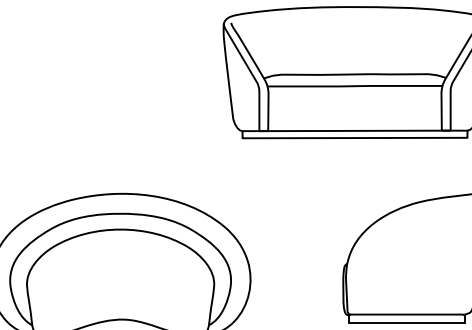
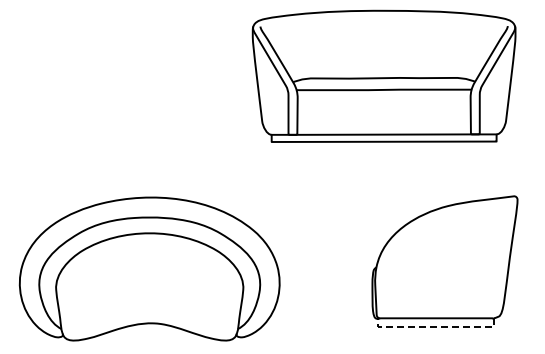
line: (407, 322) -> (436, 326), solid -> dashed

